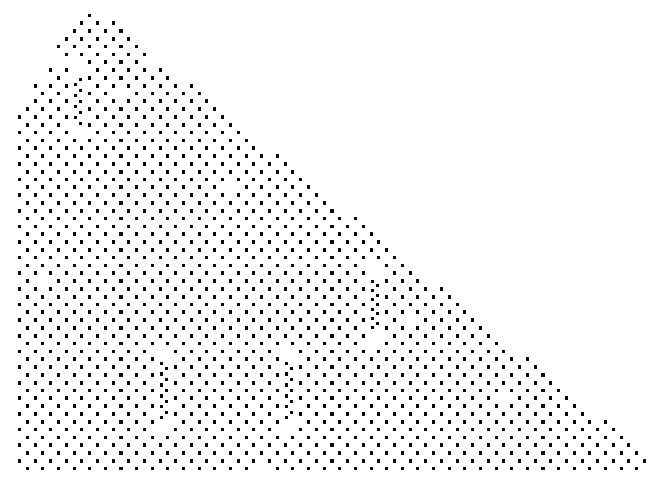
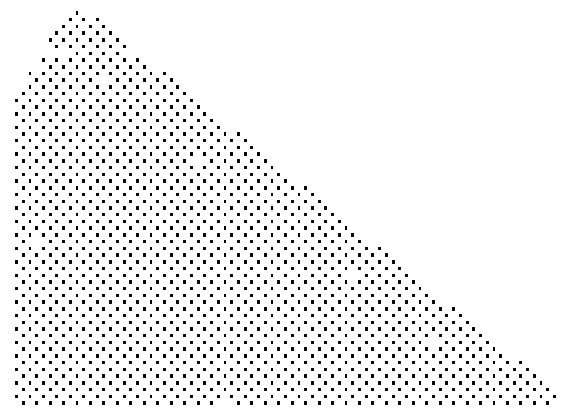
part: (77, 100) -> (66, 86), size x1.43
part: (374, 304) -> (322, 261), size x1.67
part: (163, 390) -> (140, 335), size x1.43
part: (288, 390) -> (248, 335), size x1.43

